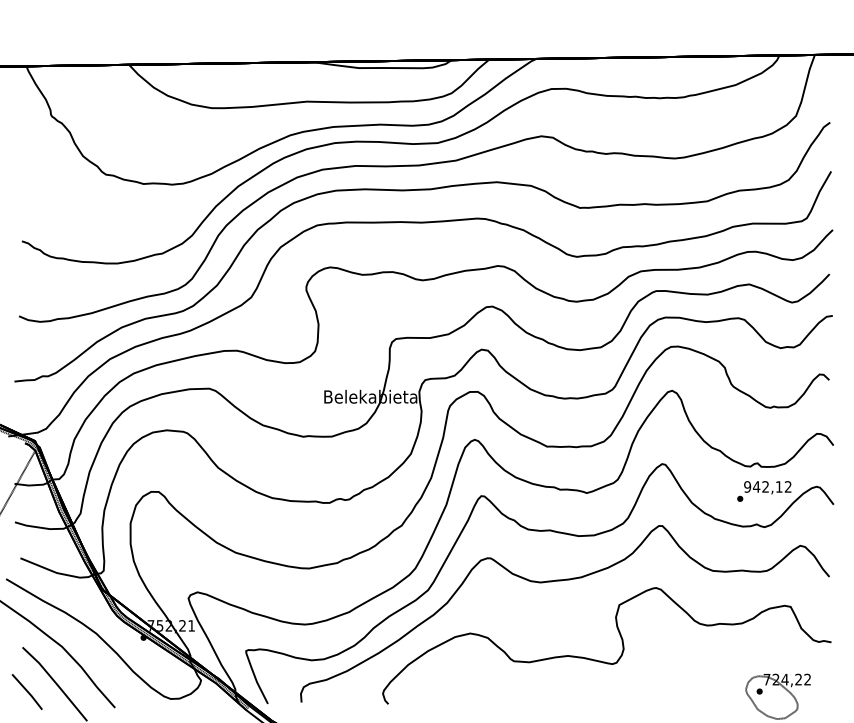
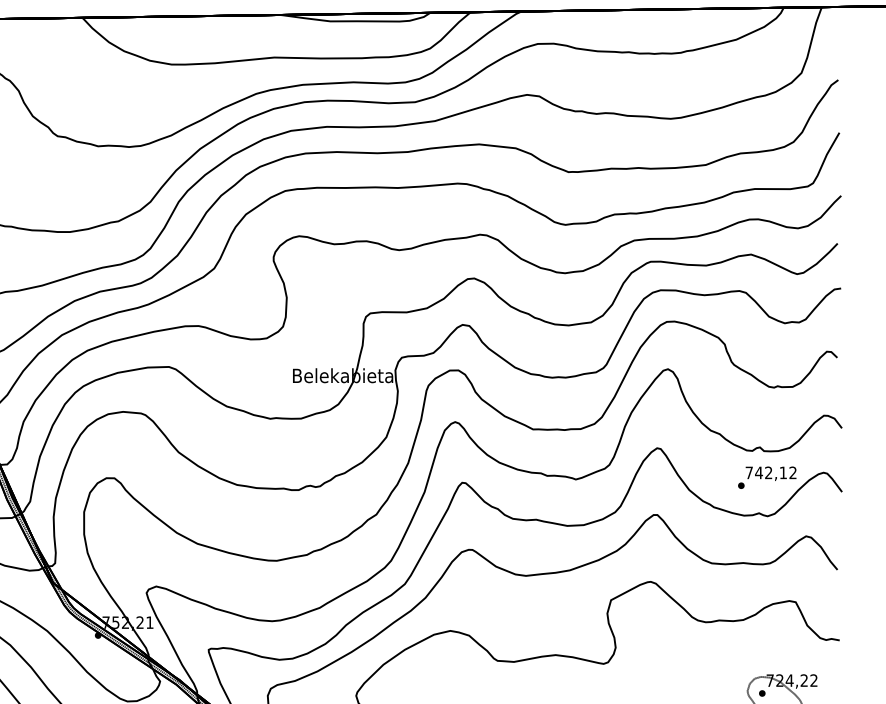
text: (747, 486) -> (749, 472), 942,12 -> 742,12

